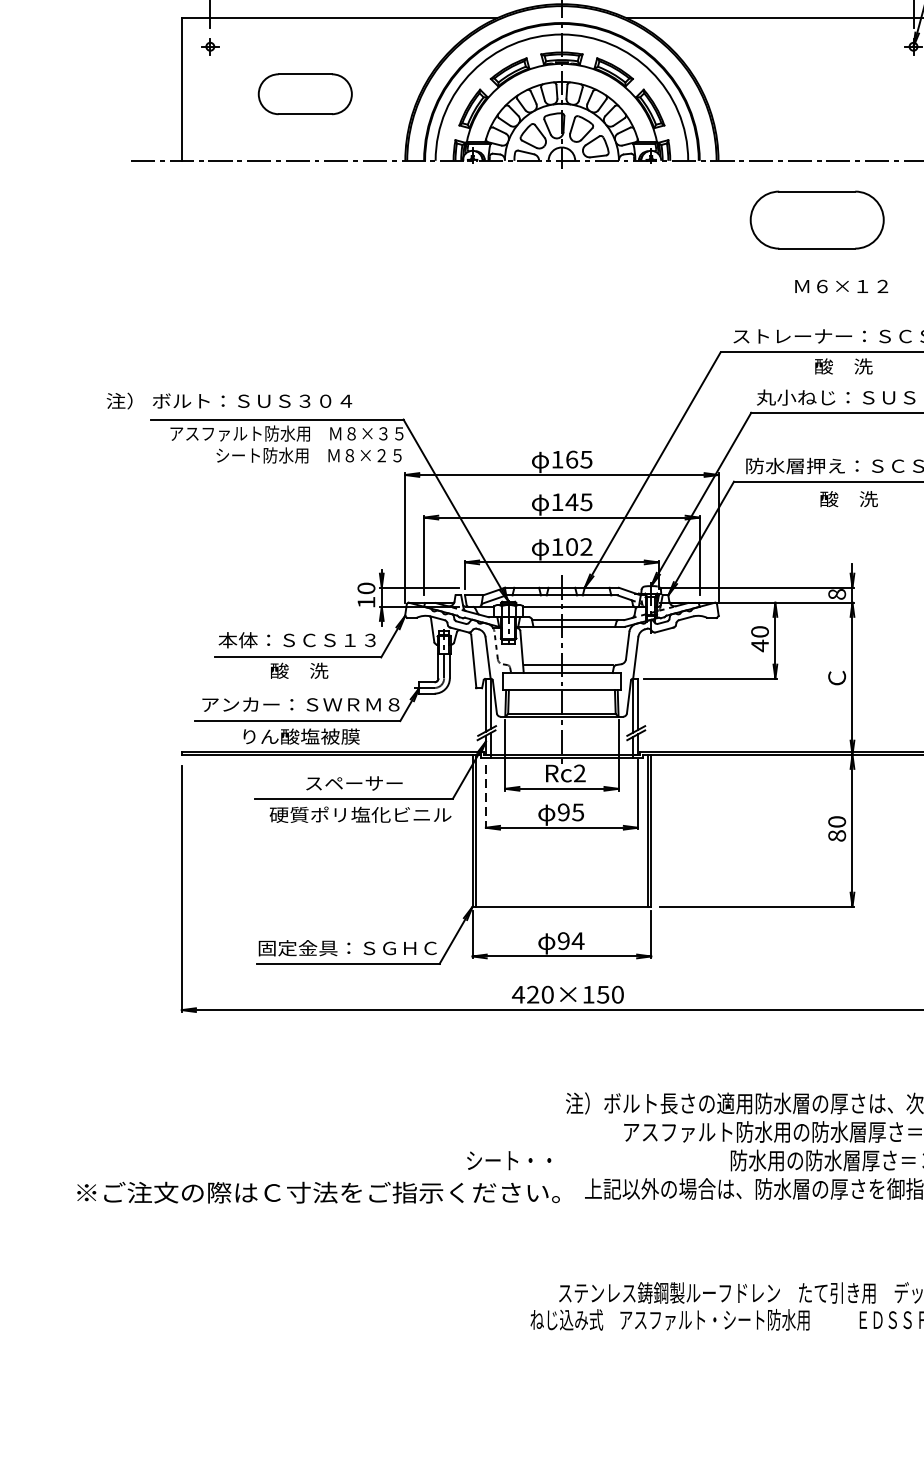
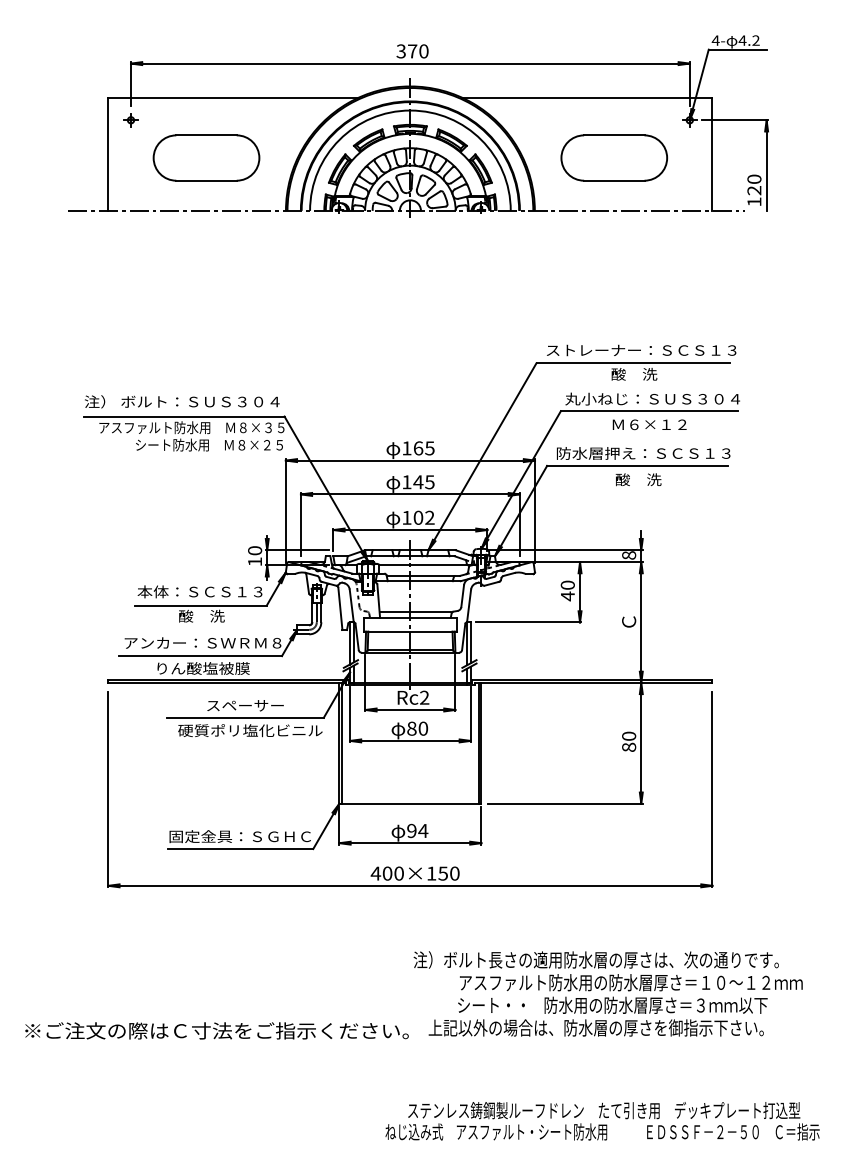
part: (305, 93) -> (206, 157), size x1.43
part: (817, 219) -> (614, 157), moved
text: (841, 286) -> (649, 424), moved
text: (229, 400) -> (182, 401), moved
line: (486, 794) -> (350, 714), dashed -> solid
text: (570, 812) -> (417, 728), 95 -> 80
text: (533, 994) -> (387, 873), 420×150 -> 400×150
text: (509, 1160) -> (491, 1005), moved

